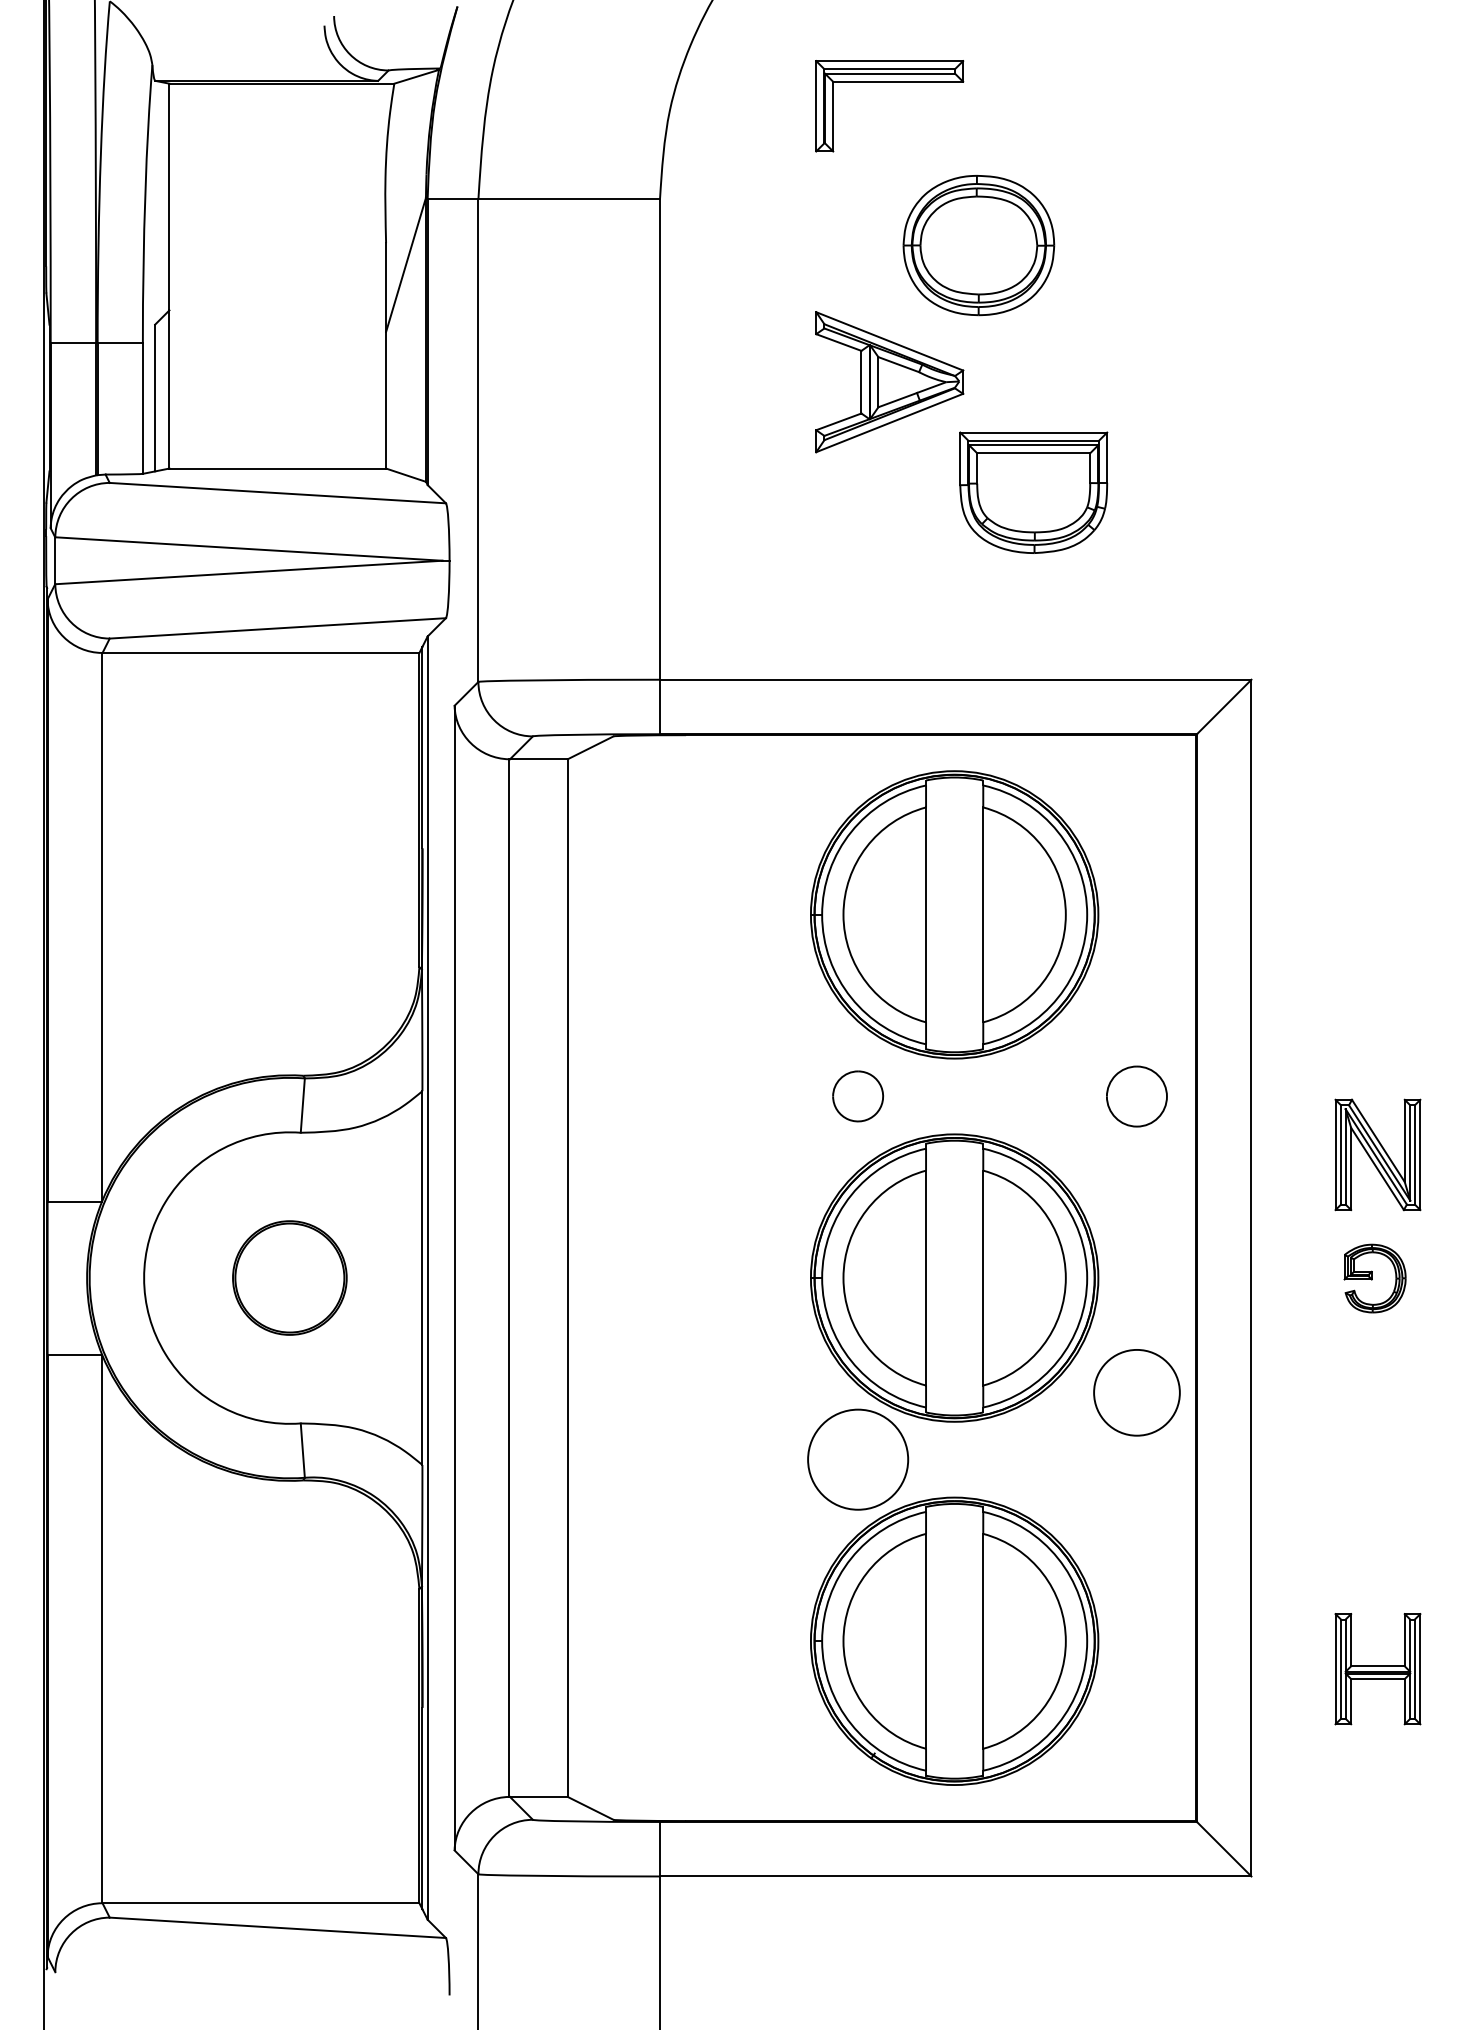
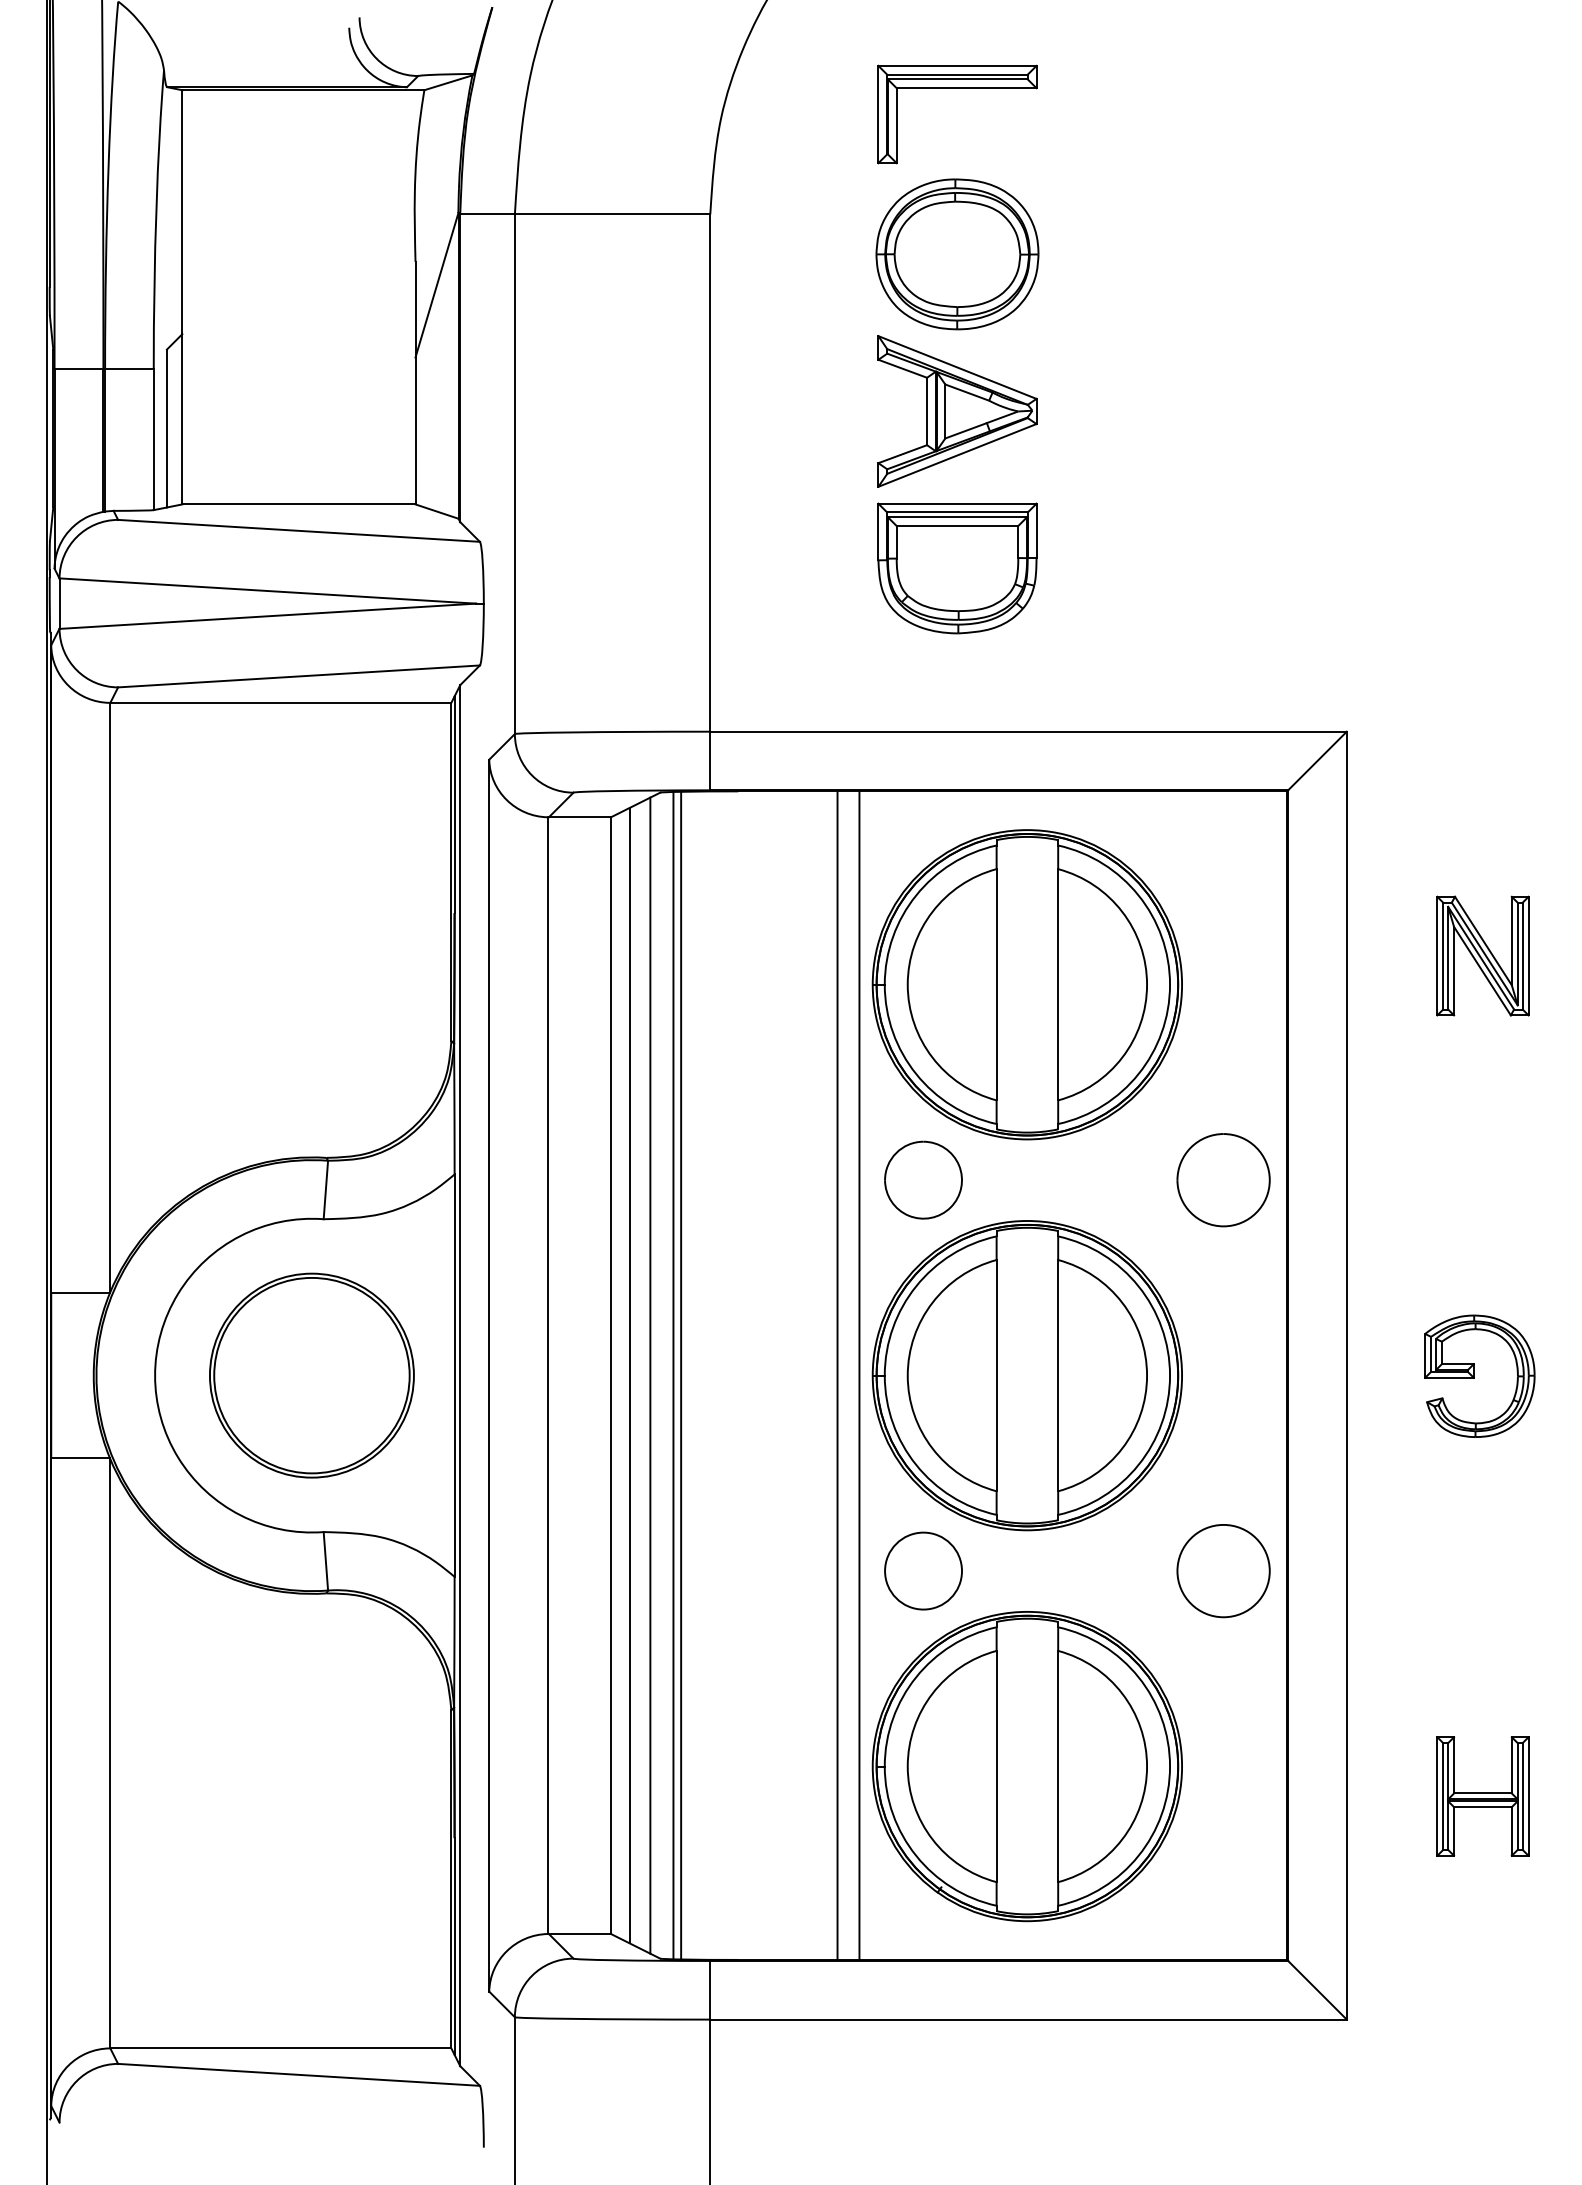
part: (978, 245) -> (957, 254), moved
part: (1033, 492) -> (957, 568), moved
part: (858, 1095) -> (923, 1179), size x1.43
part: (1136, 1096) -> (1223, 1180), size x1.43
part: (1377, 1154) -> (1482, 955), moved
part: (289, 1277) -> (311, 1375), size x1.67
line: (584, 1277) -> (629, 1375), added
line: (604, 1277) -> (650, 1375), added
line: (625, 1277) -> (673, 1375), added
line: (633, 1277) -> (681, 1375), added
line: (778, 1277) -> (837, 1375), added
line: (798, 1277) -> (859, 1375), added
part: (1374, 1277) -> (1479, 1375), size x1.67
circle: (1136, 1393) -> (1223, 1571), moved
circle: (858, 1459) -> (923, 1570), size x0.71

